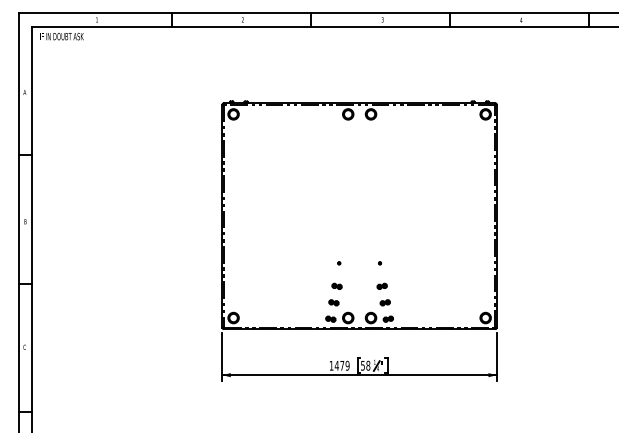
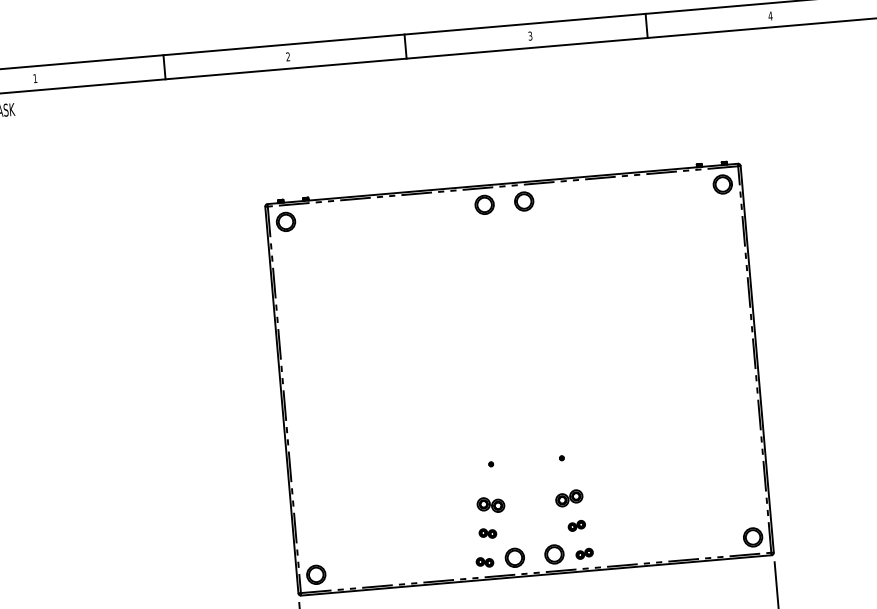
part: (336, 285) -> (489, 503), size x1.6
part: (381, 285) -> (567, 496), size x1.6

